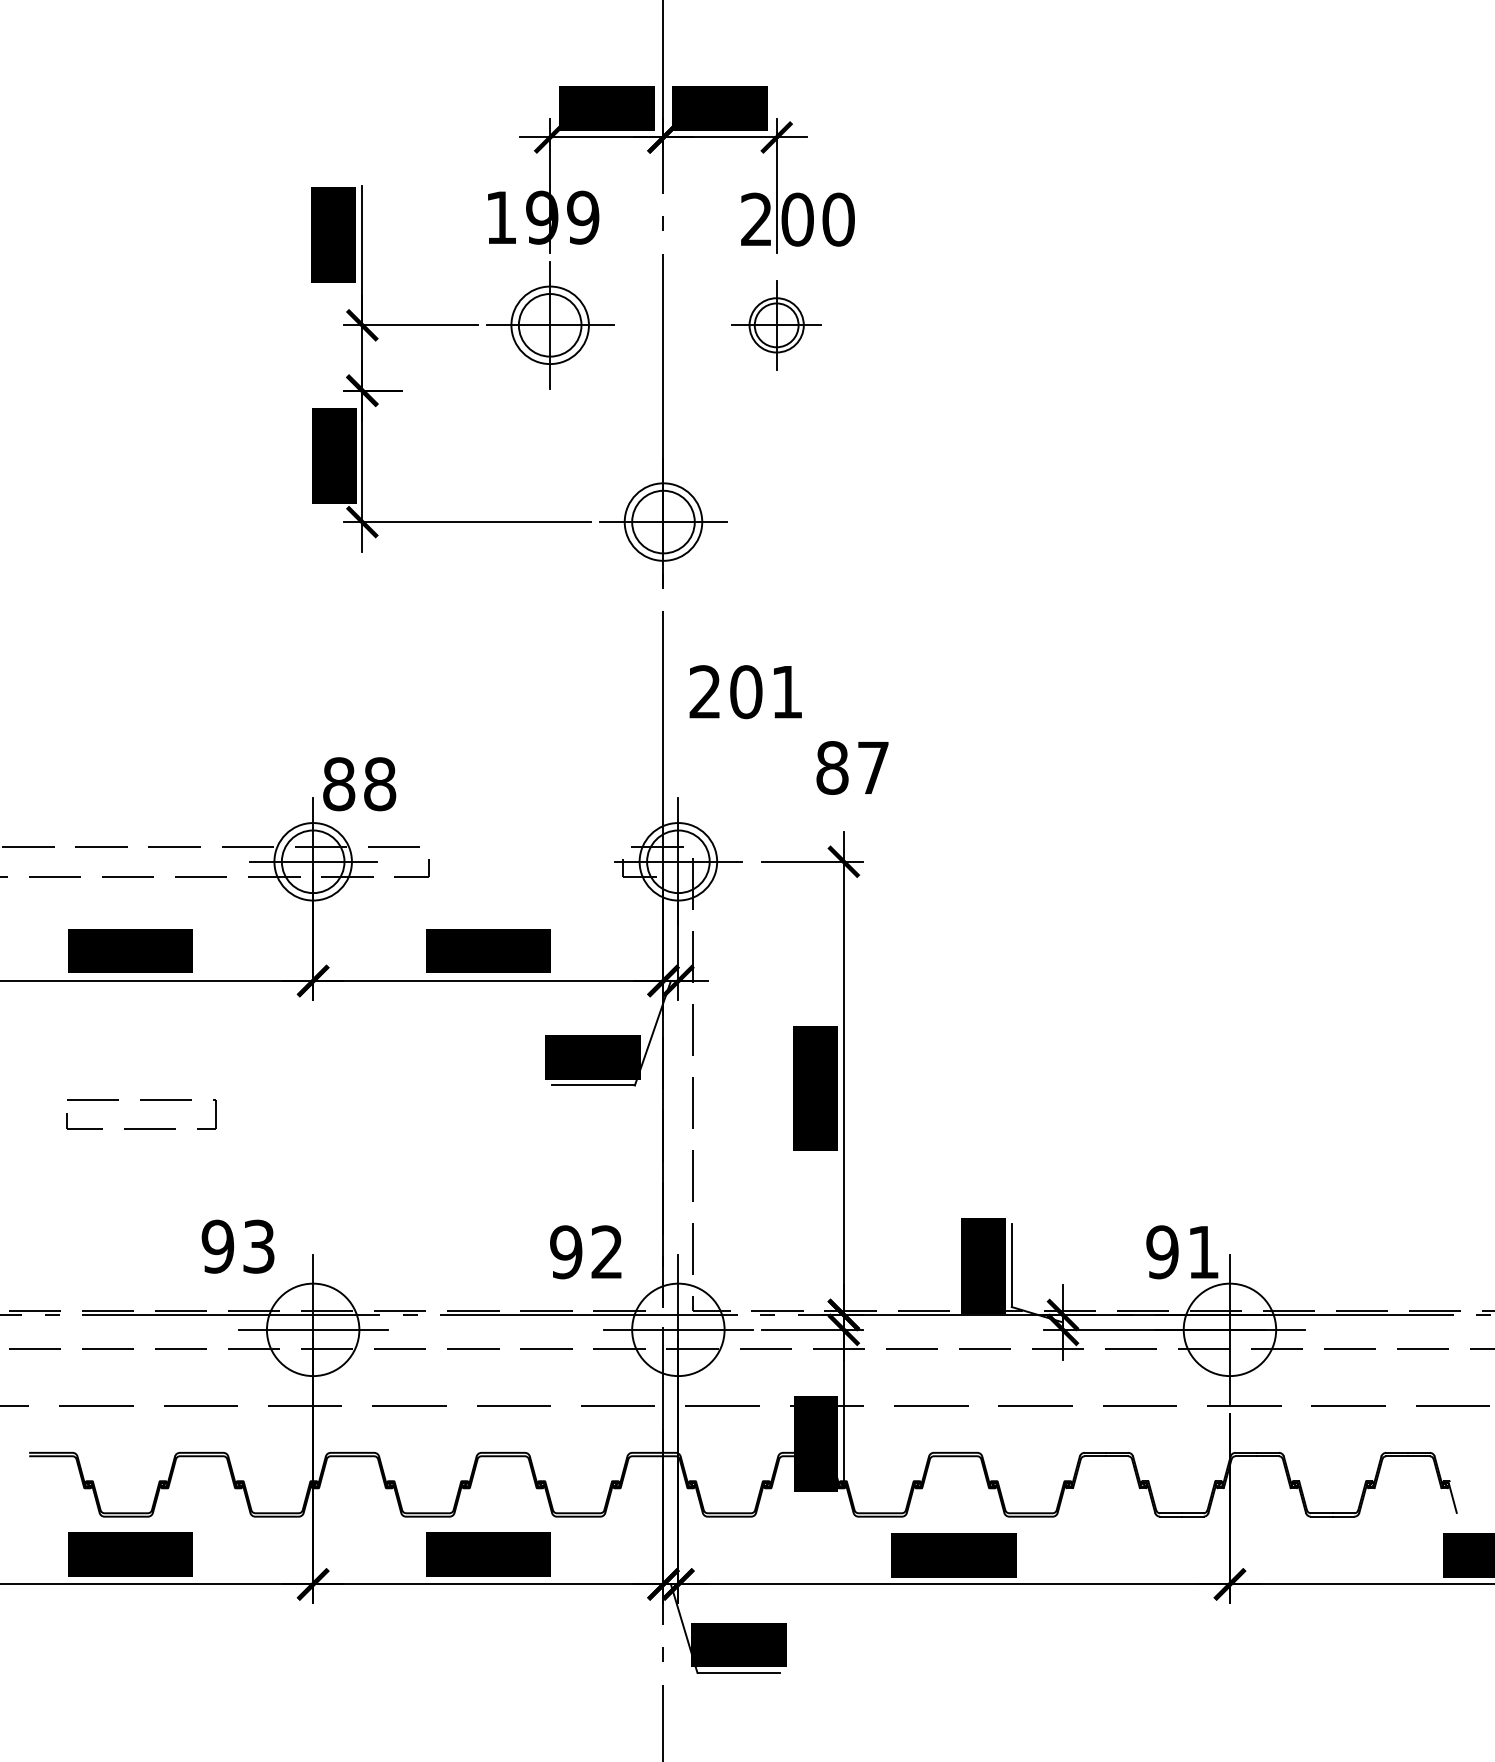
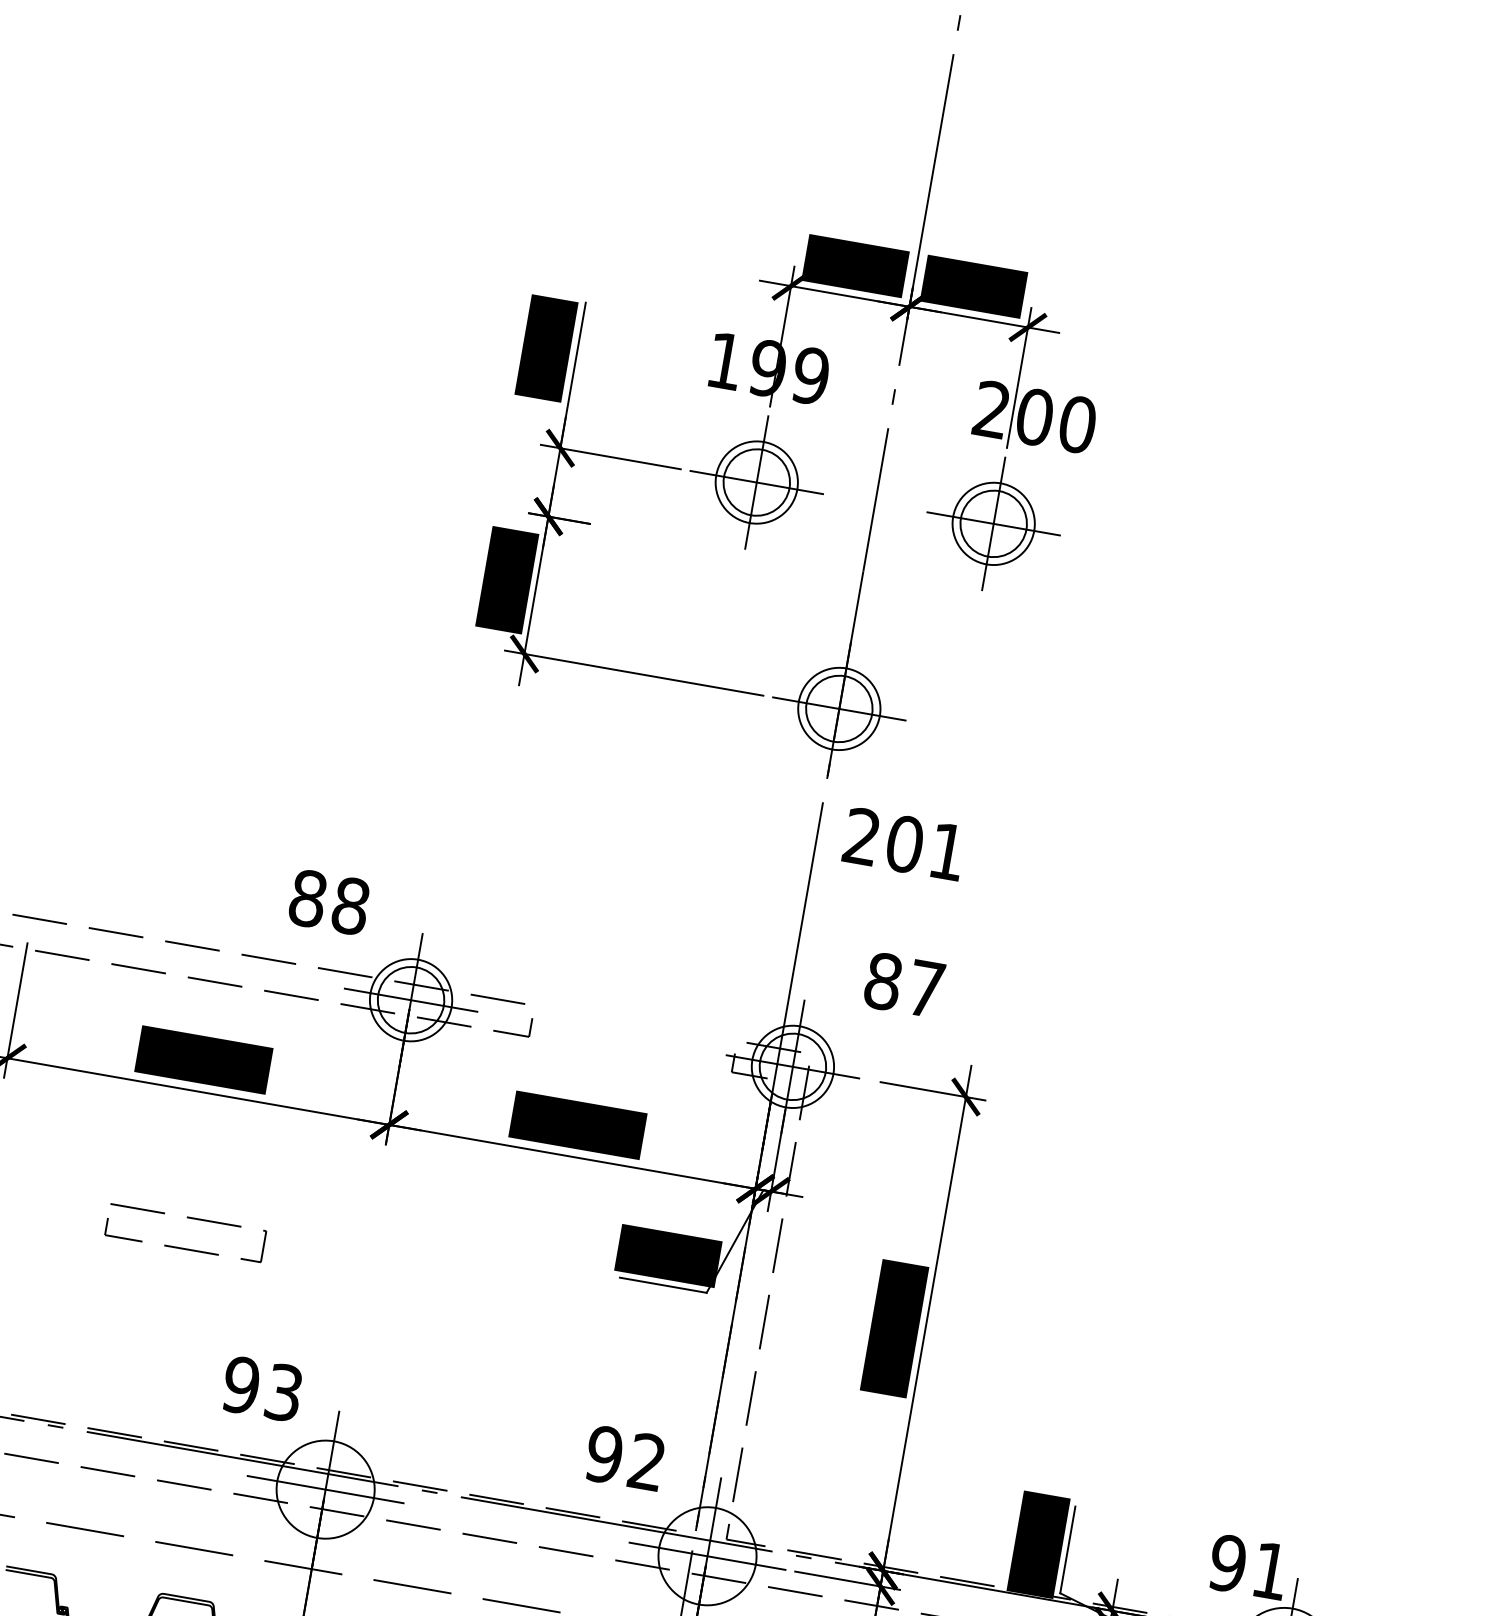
part: (776, 325) -> (993, 524), size x1.43
text: (745, 692) -> (904, 844), moved
text: (852, 767) -> (904, 984), moved
text: (359, 784) -> (329, 902), moved

